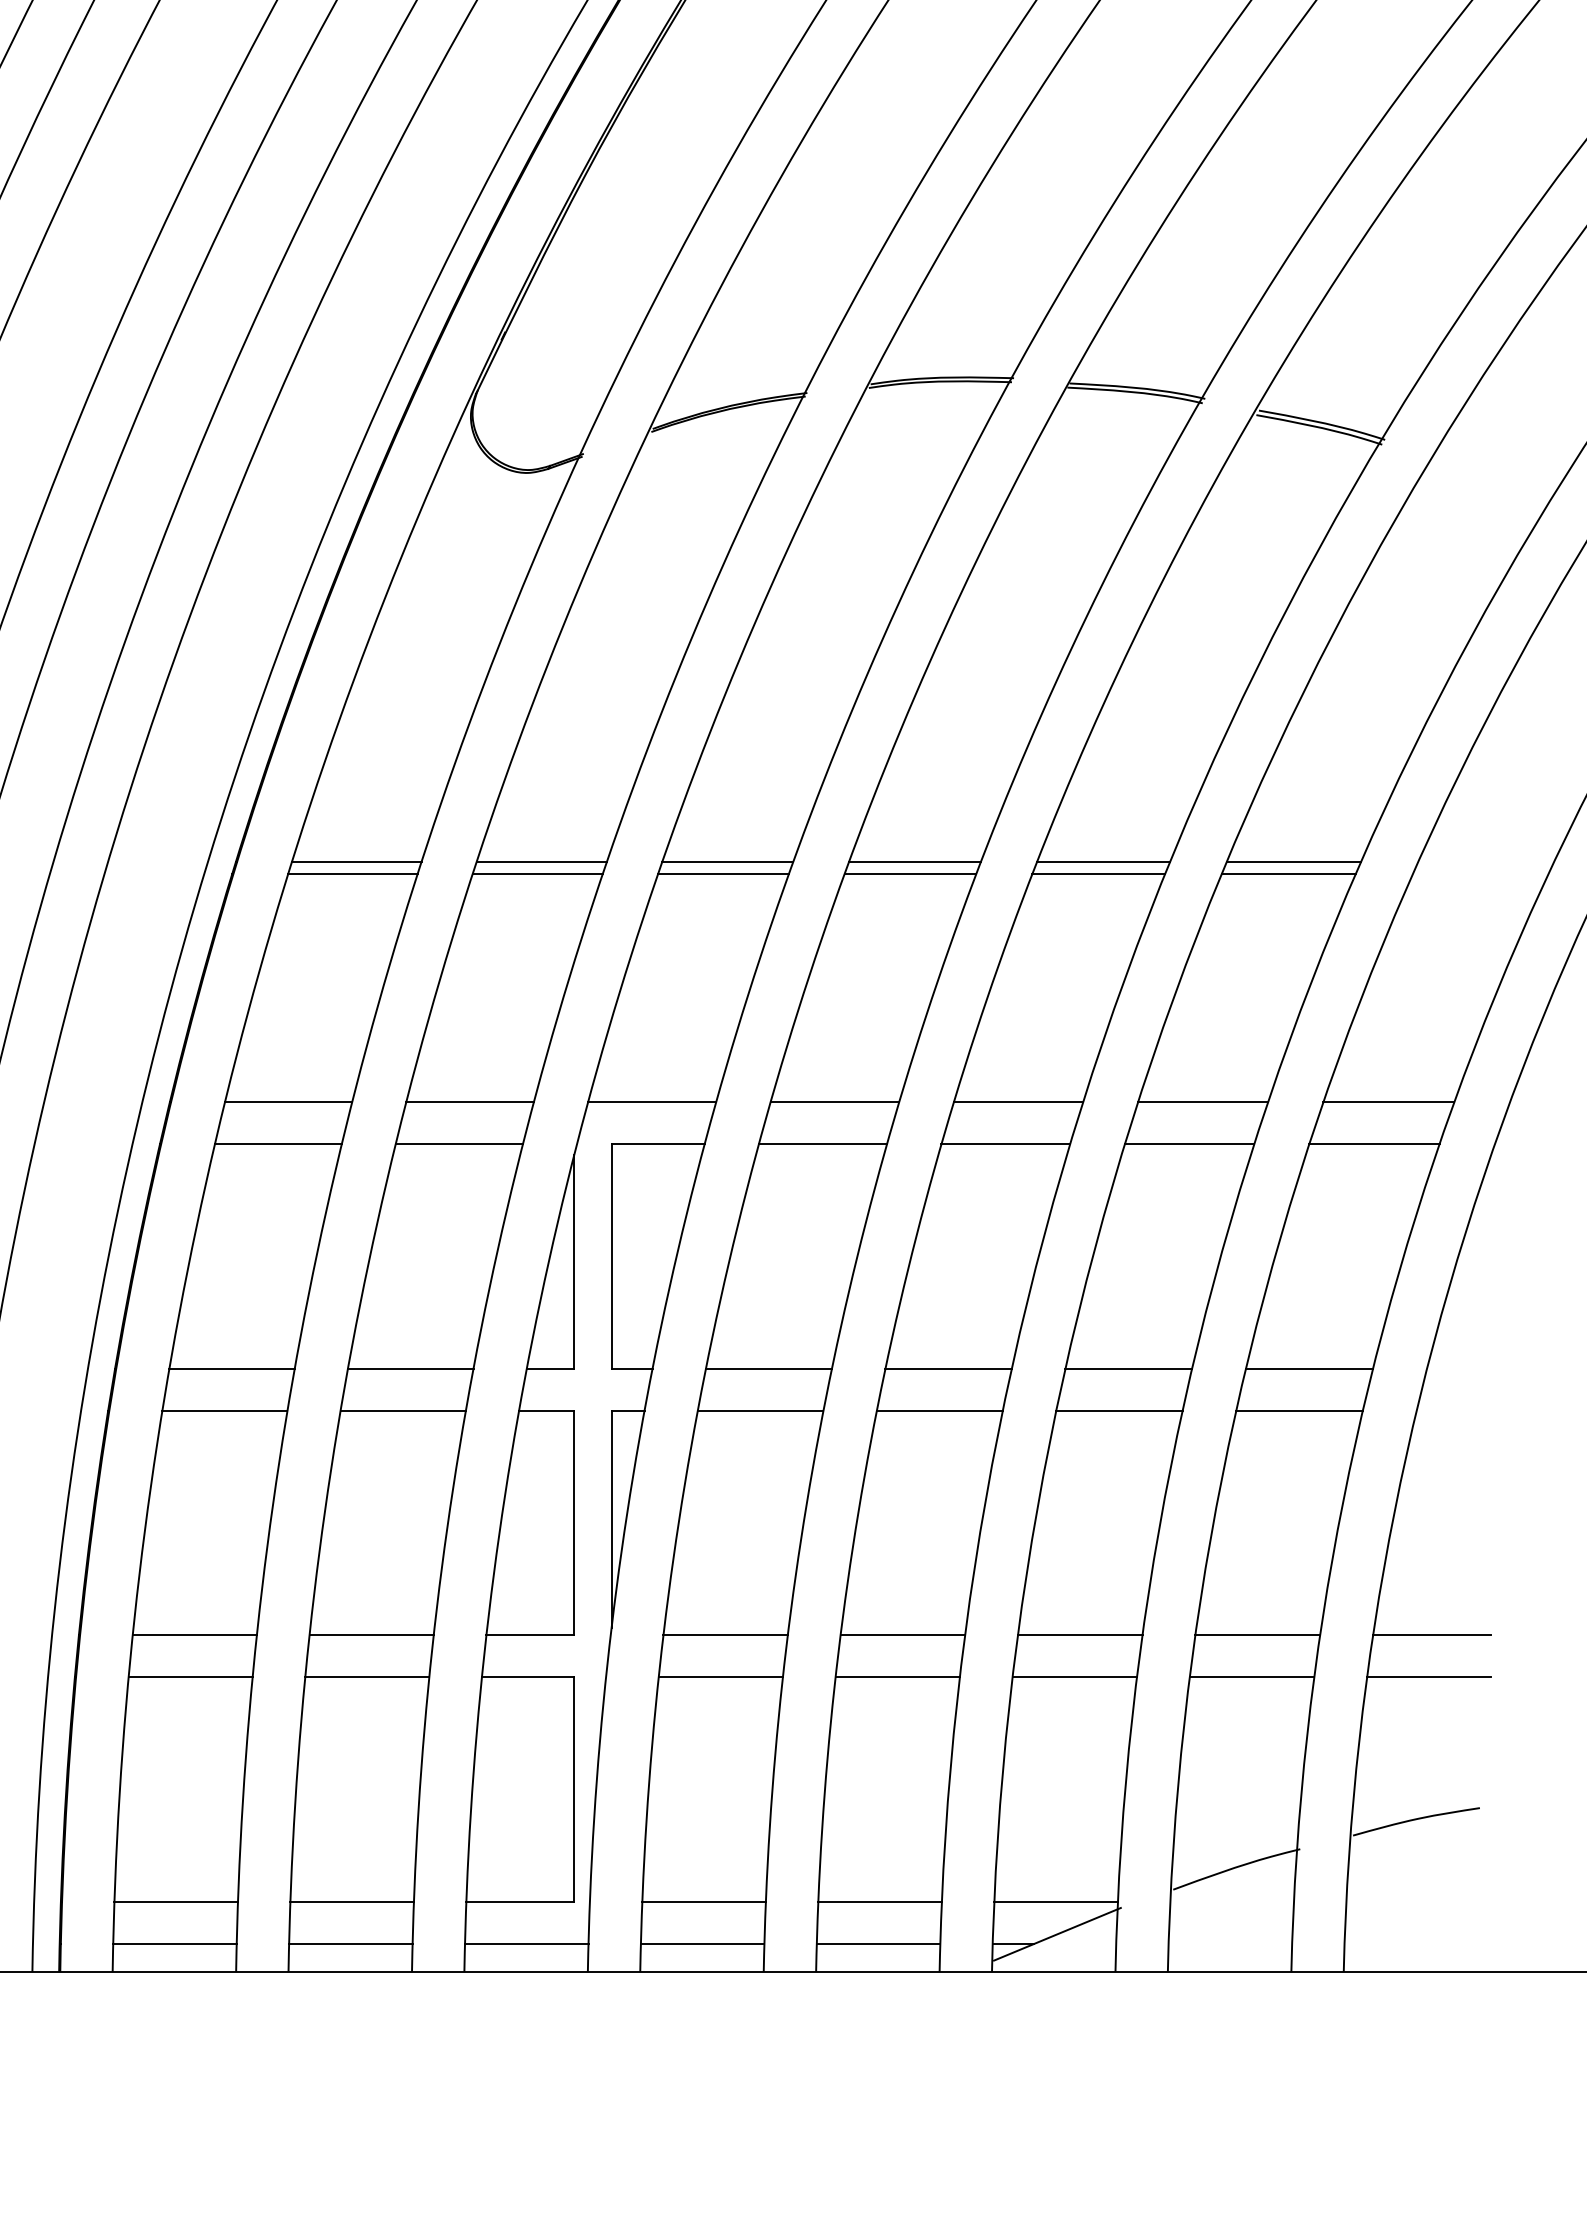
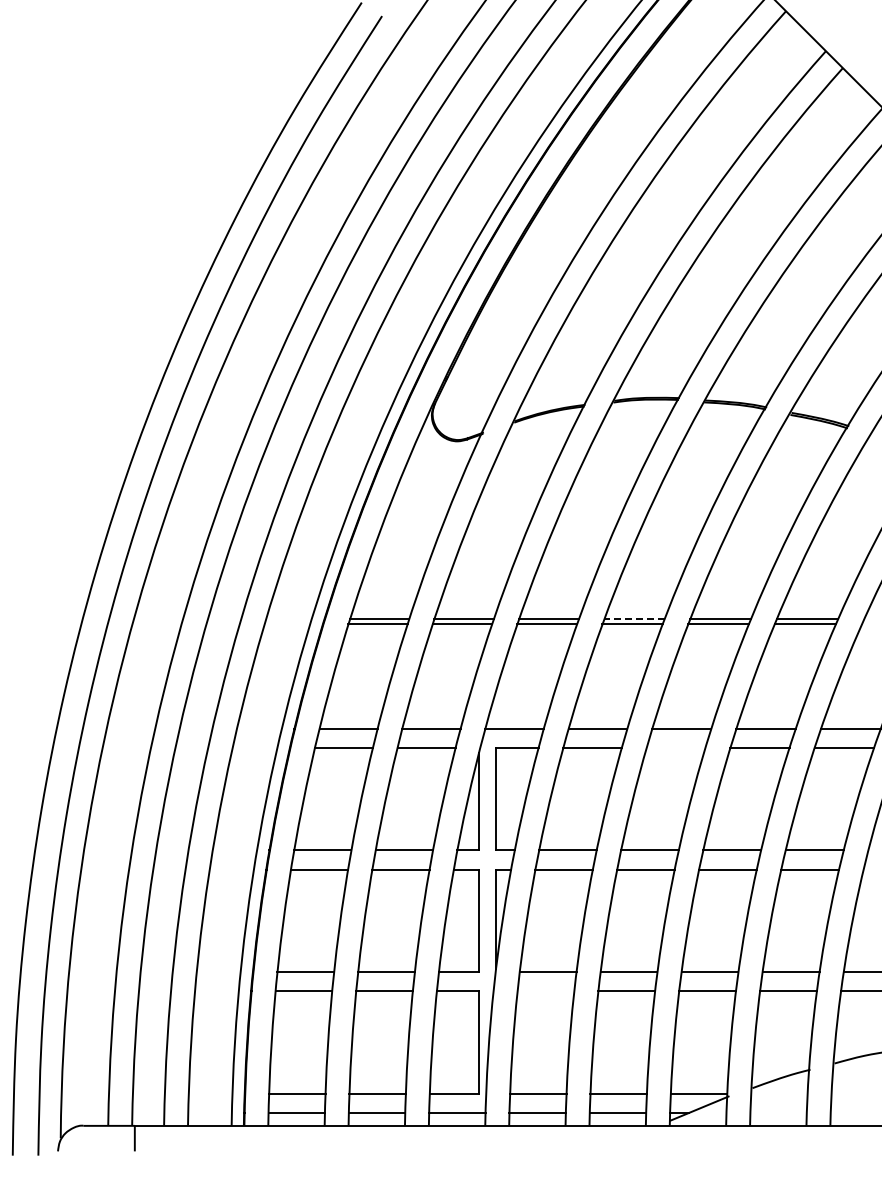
line: (914, 860) -> (634, 618), solid -> dashed
line: (1004, 1143) -> (675, 747), removed
line: (719, 1677) -> (545, 991), removed

